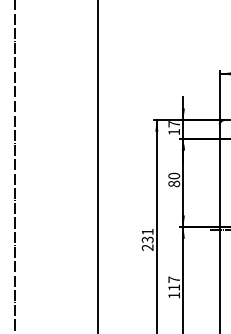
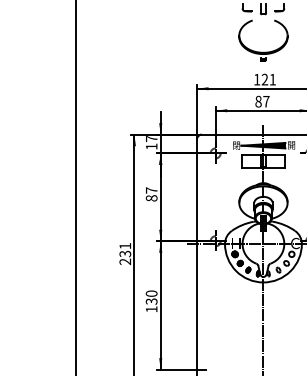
text: (174, 176) -> (151, 190), 80 -> 87
text: (174, 283) -> (151, 297), 117 -> 130

